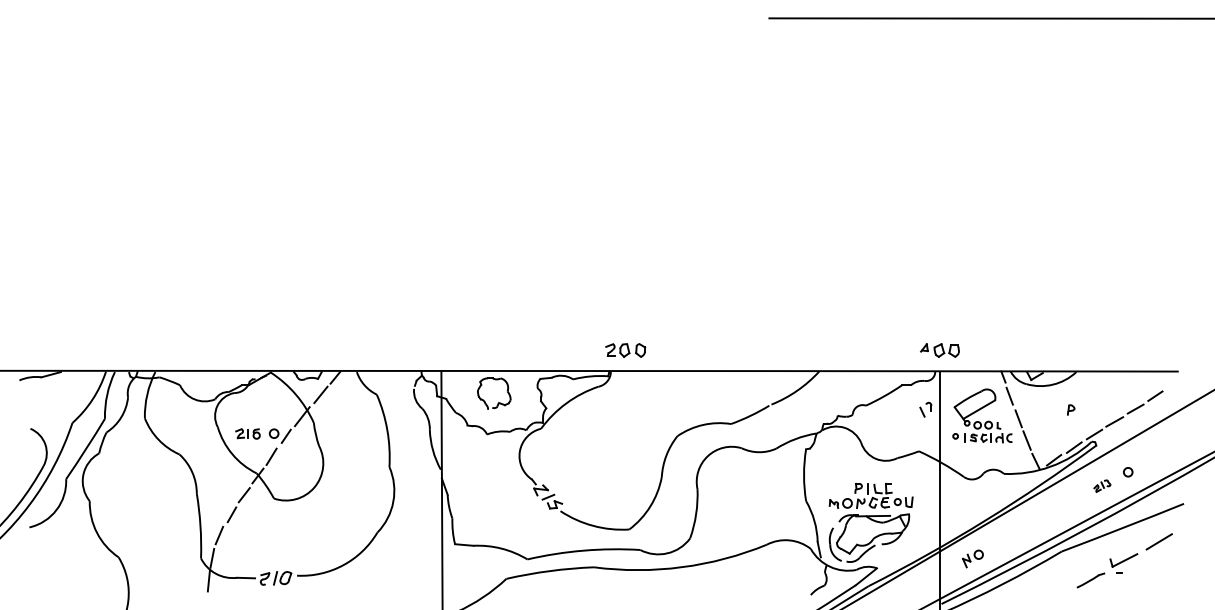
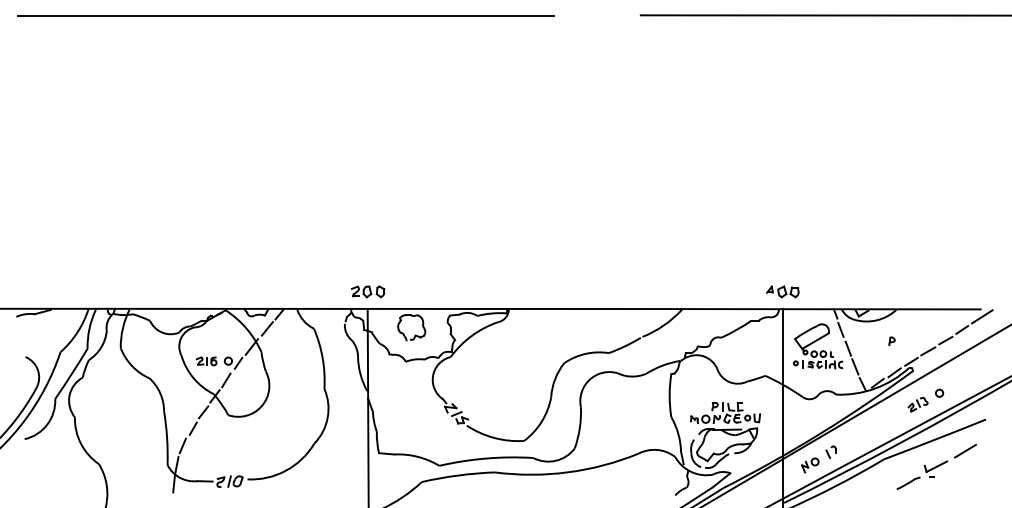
line: (342, 18) -> (285, 15), added
part: (626, 350) -> (368, 291), moved
line: (1179, 380) -> (982, 316), added
part: (925, 408) -> (830, 451), moved
part: (1101, 485) -> (917, 404), size x1.43

